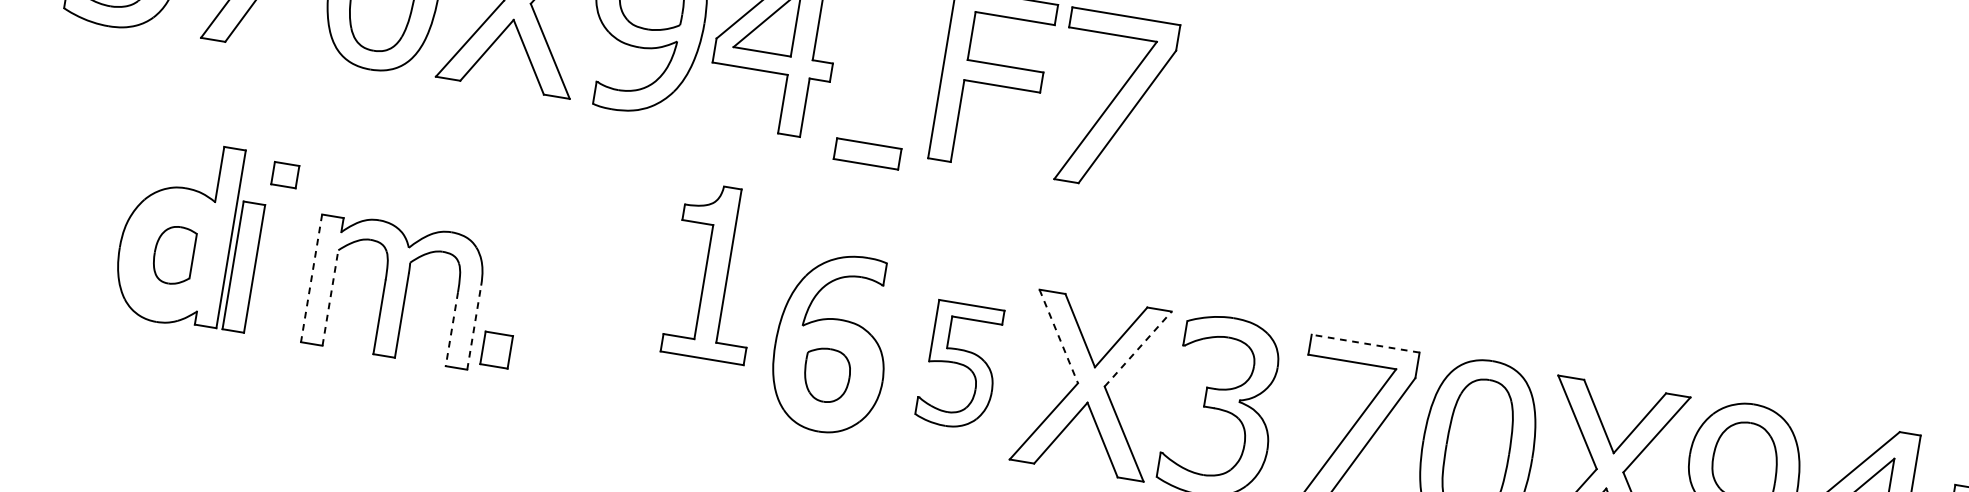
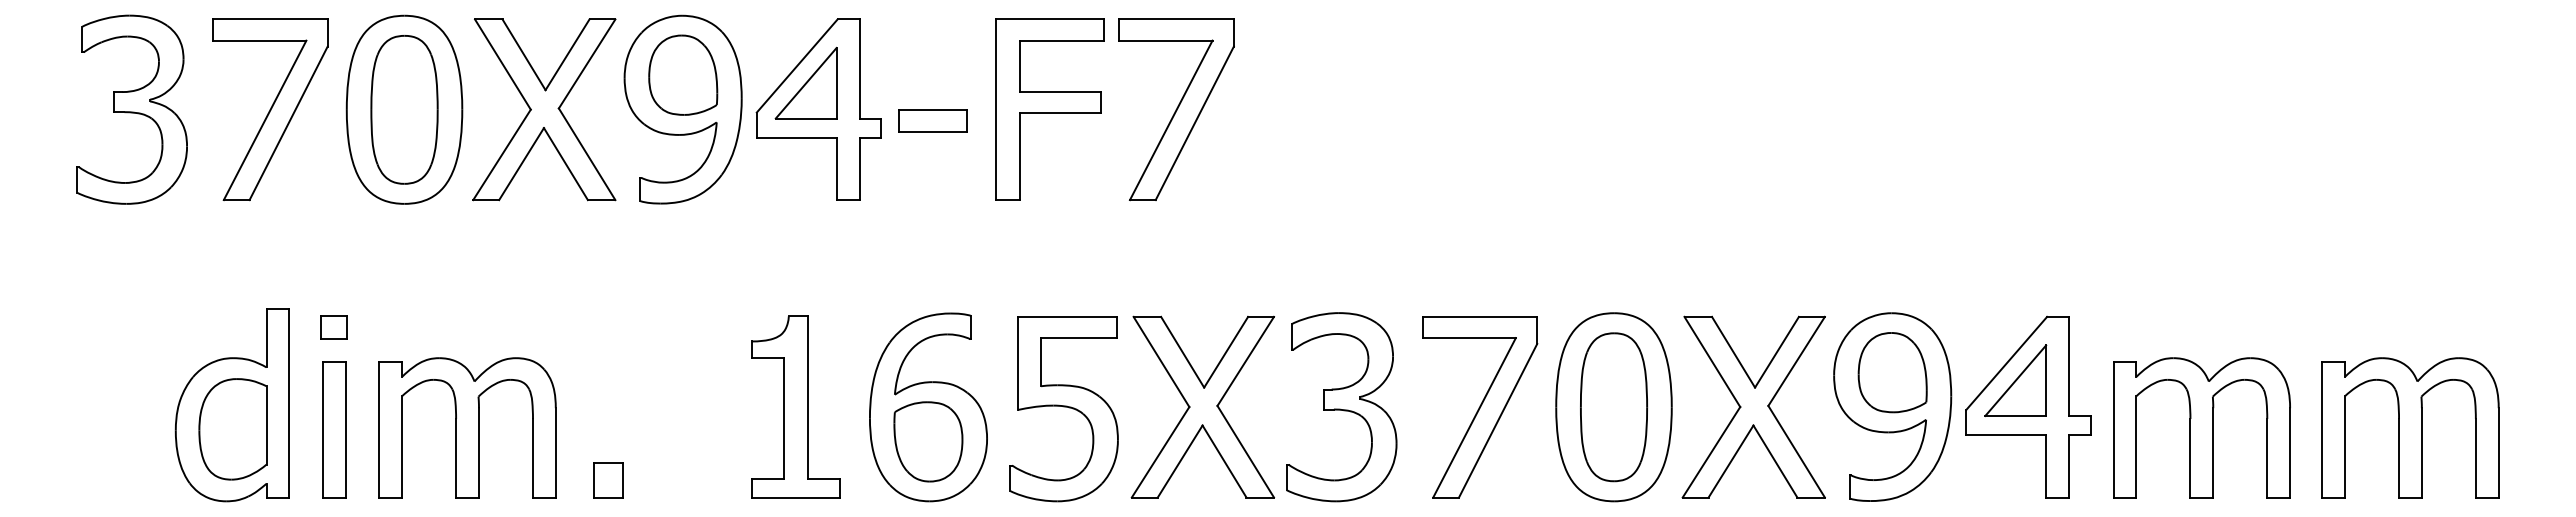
part: (867, 153) -> (932, 120), moved
part: (173, 255) -> (232, 429), size x1.67
part: (244, 266) -> (334, 429), moved
part: (716, 272) -> (795, 406), moved
line: (311, 278) -> (379, 429), dashed -> solid
line: (330, 297) -> (402, 446), dashed -> solid
line: (474, 327) -> (555, 452), dashed -> solid
line: (452, 329) -> (533, 458), dashed -> solid
line: (1058, 336) -> (1161, 361), dashed -> solid
line: (1365, 343) -> (1479, 316), dashed -> solid
line: (1137, 349) -> (1245, 361), dashed -> solid
part: (496, 350) -> (608, 480), moved
part: (959, 365) -> (1063, 409), size x1.43
part: (826, 375) -> (928, 441), size x1.43

